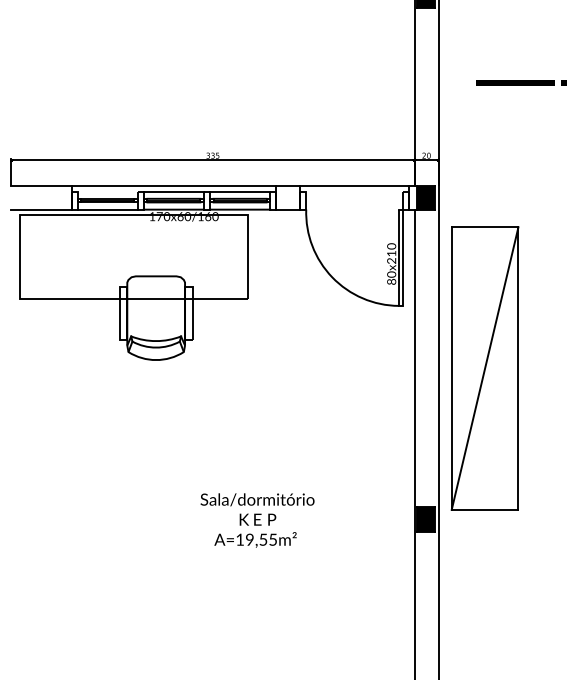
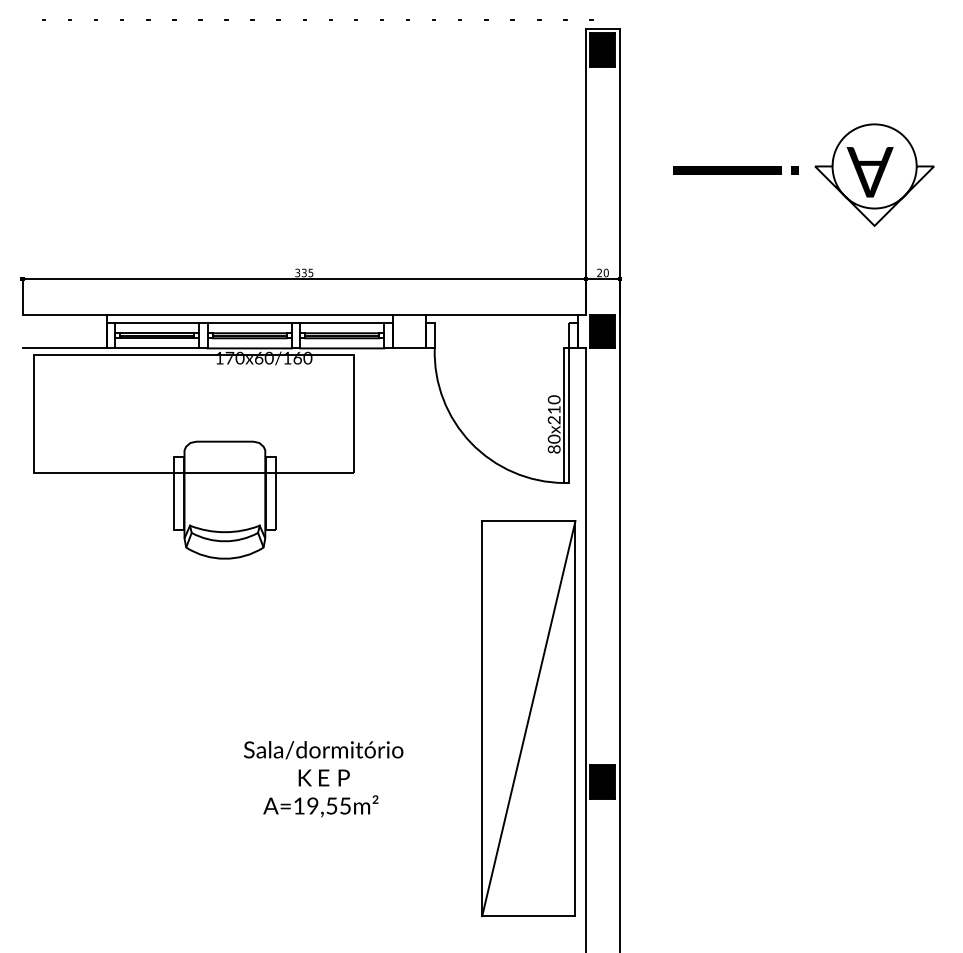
line: (107, 191) -> (157, 323), added
part: (484, 368) -> (528, 718), moved
text: (257, 520) -> (323, 779), moved

